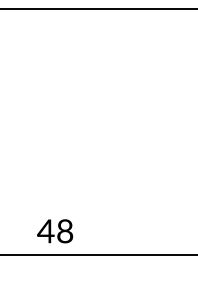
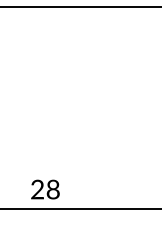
text: (45, 231) -> (37, 189), 48 -> 28

